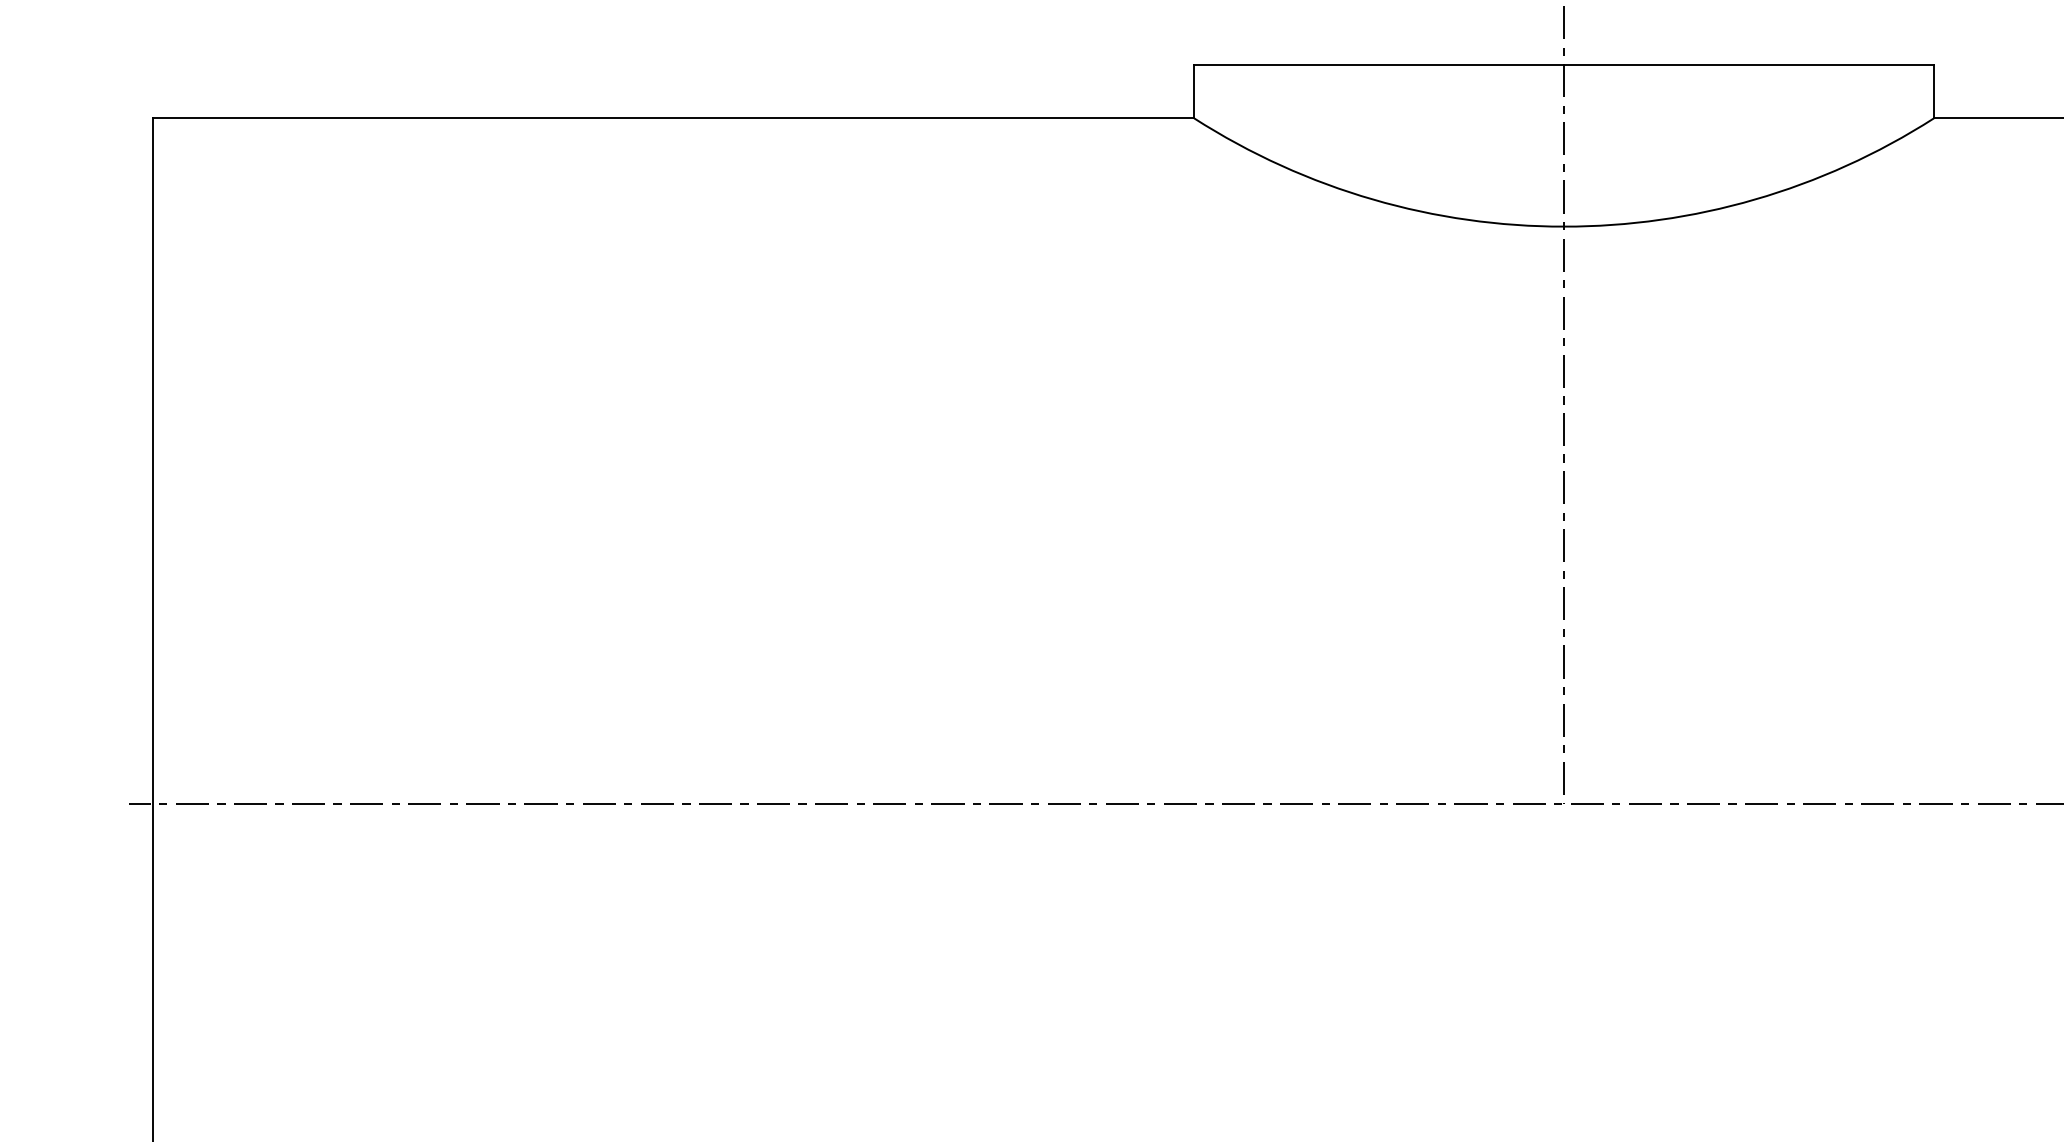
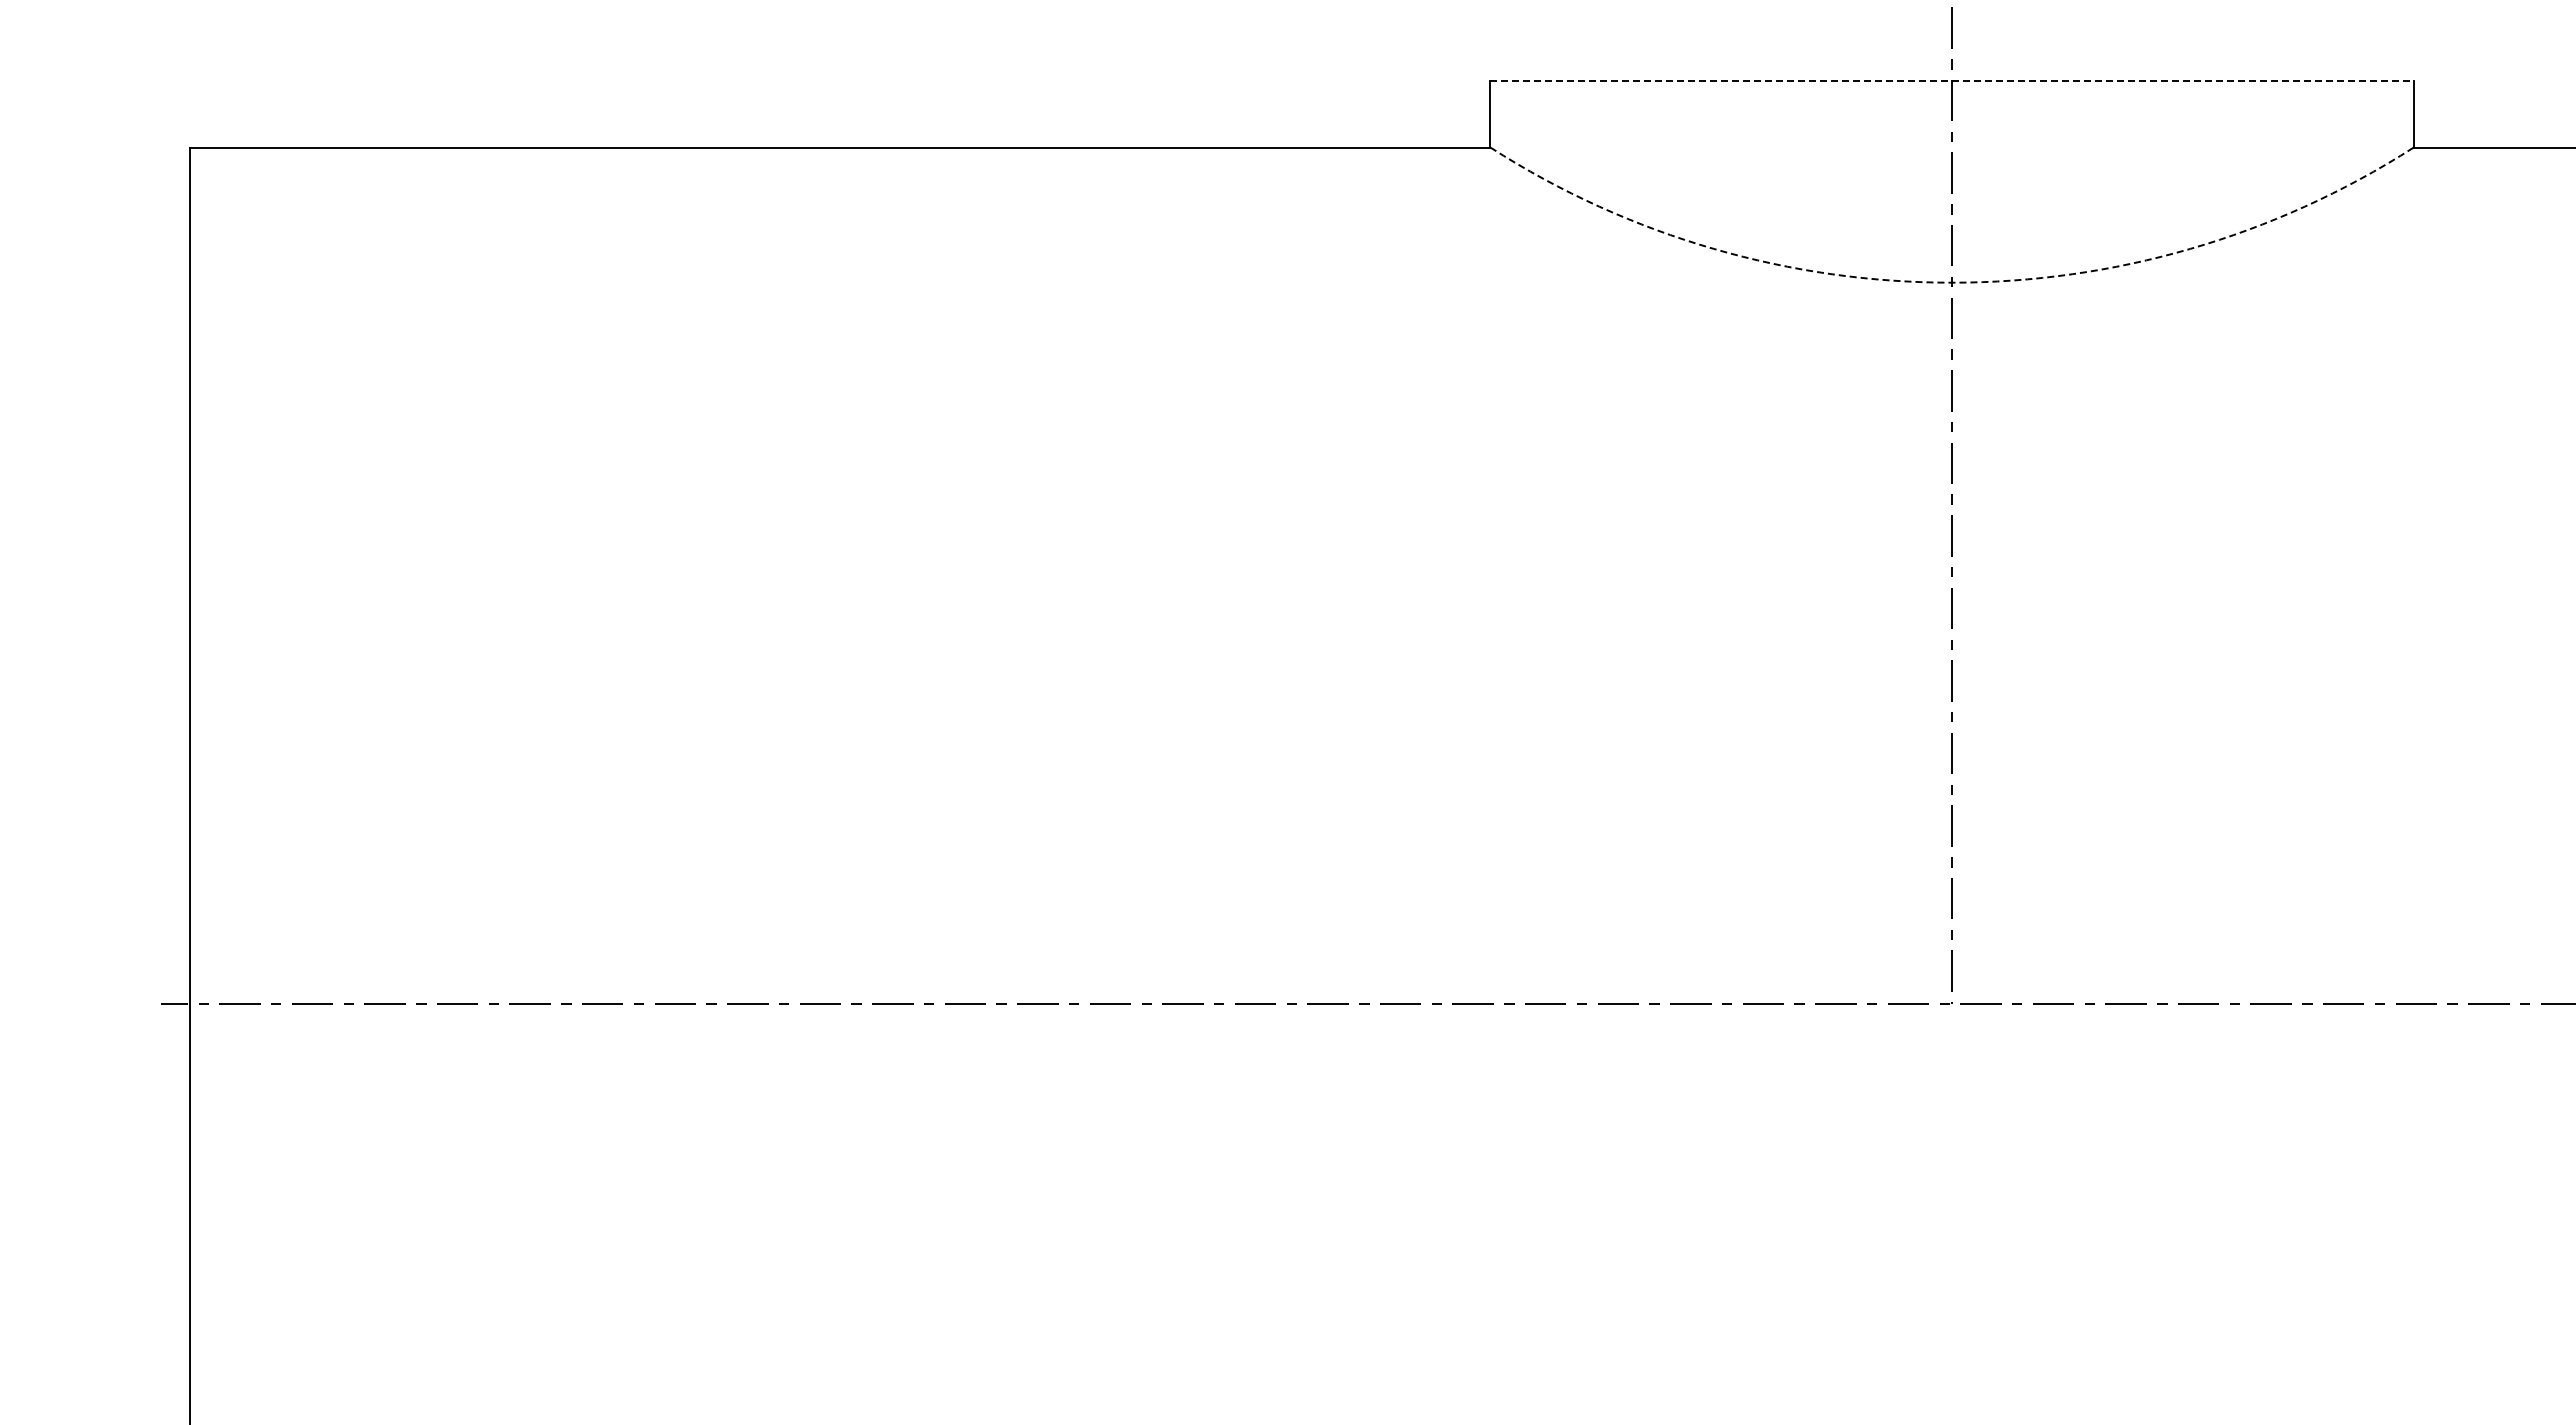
line: (1564, 65) -> (1952, 81), solid -> dashed
arc: (1564, 226) -> (1952, 282), solid -> dashed

